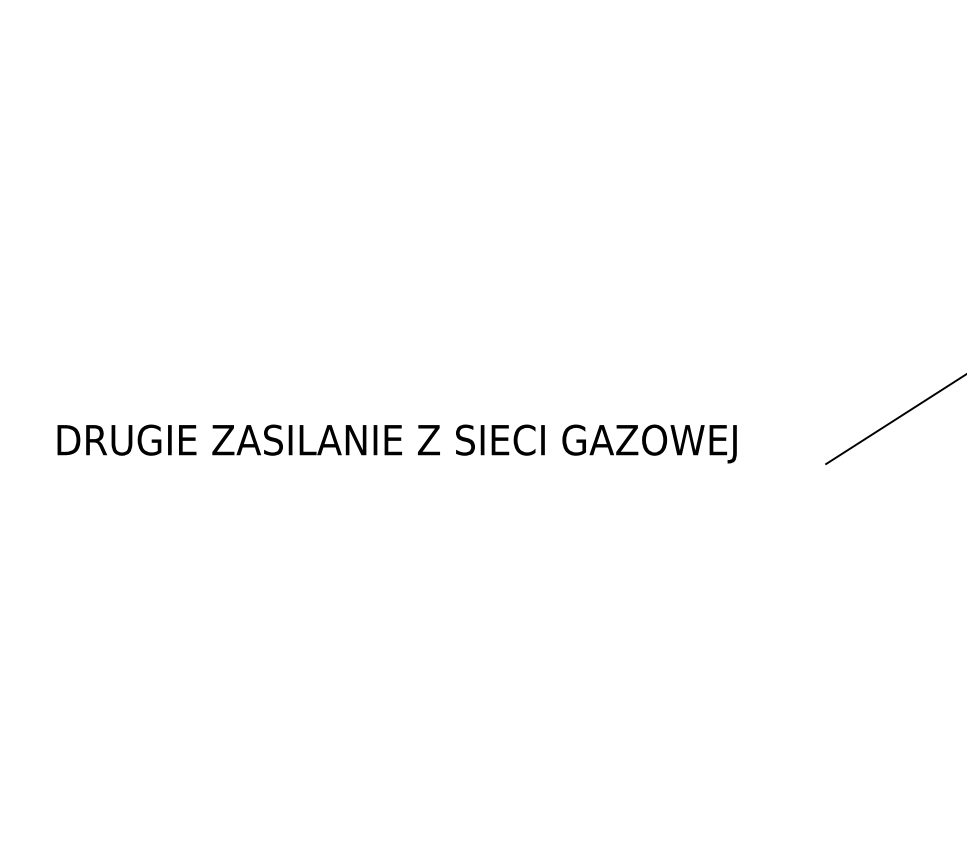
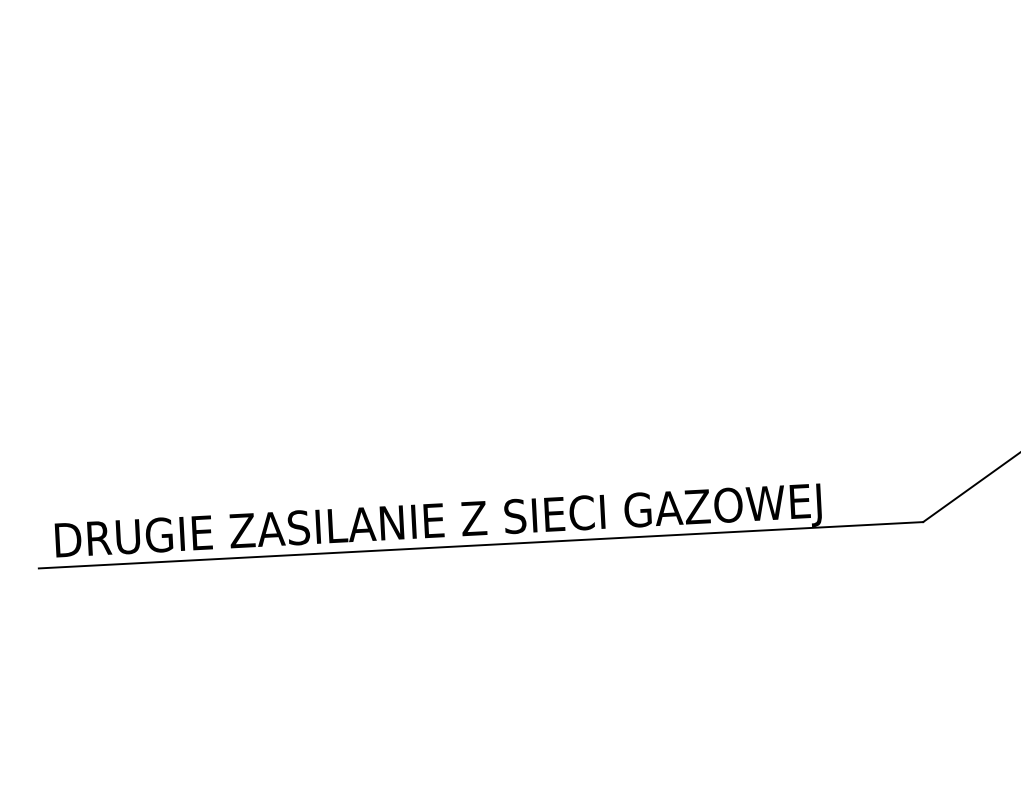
line: (433, 464) -> (480, 545), added

